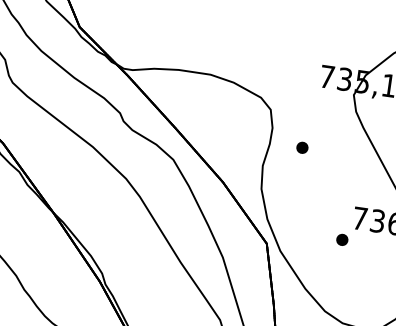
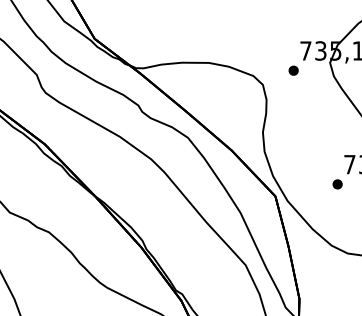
part: (302, 147) -> (293, 70), moved

